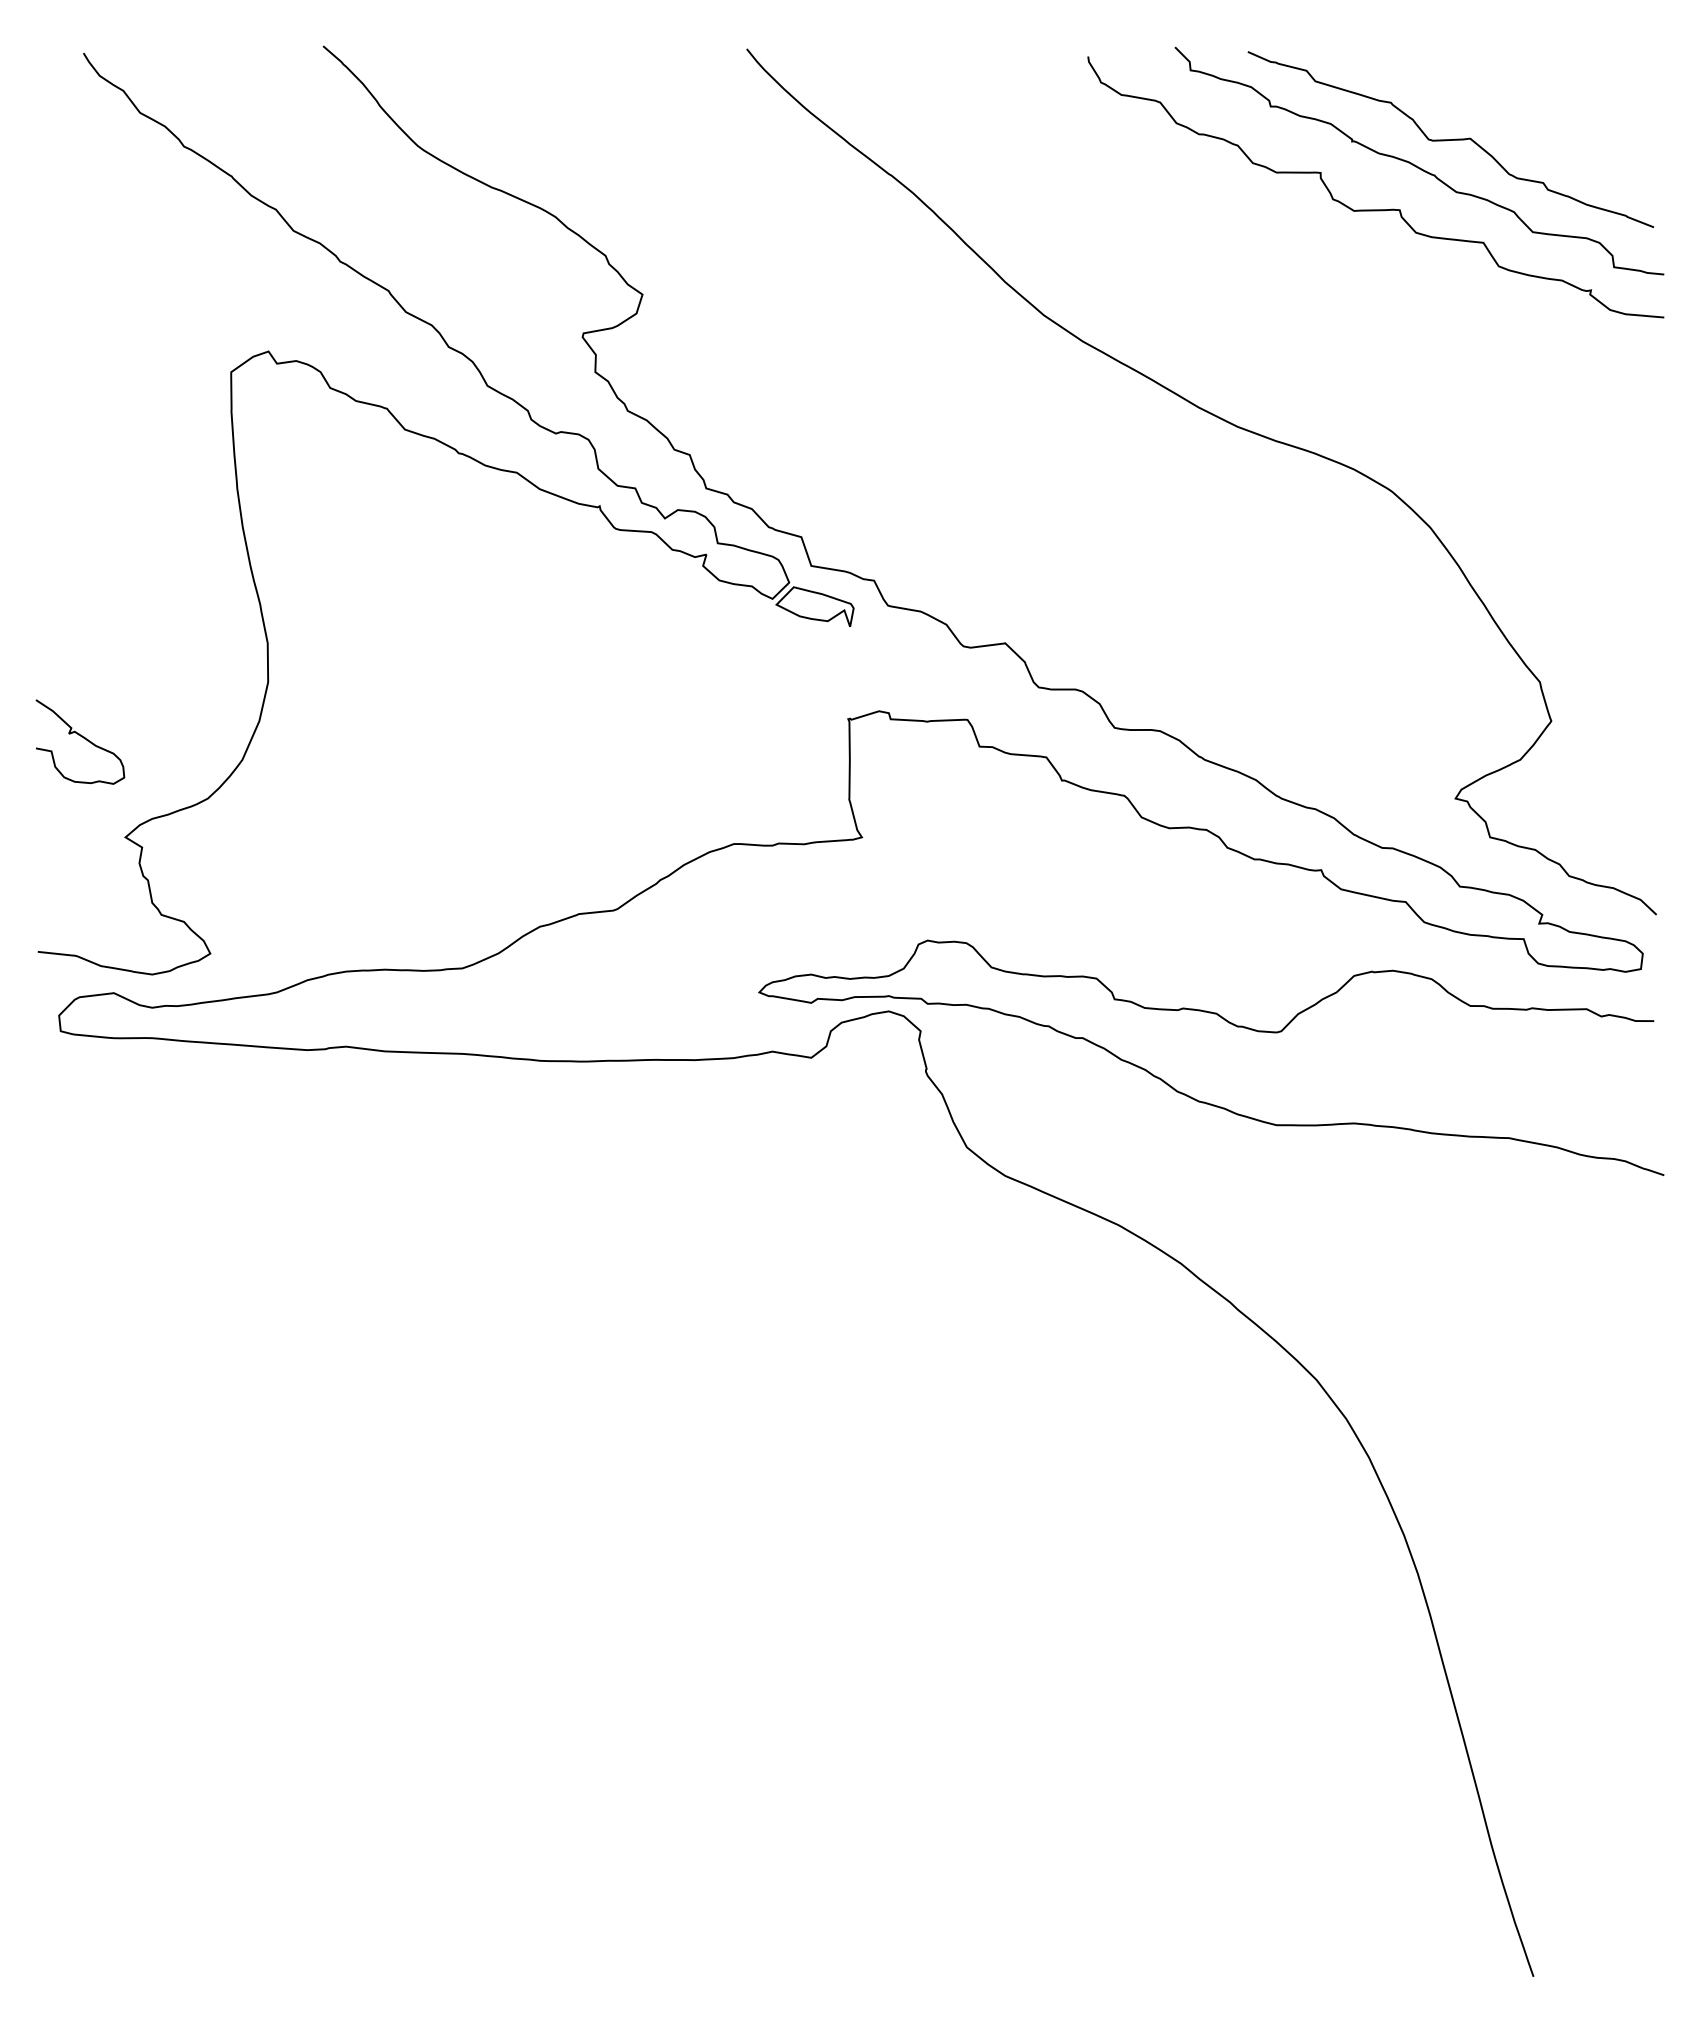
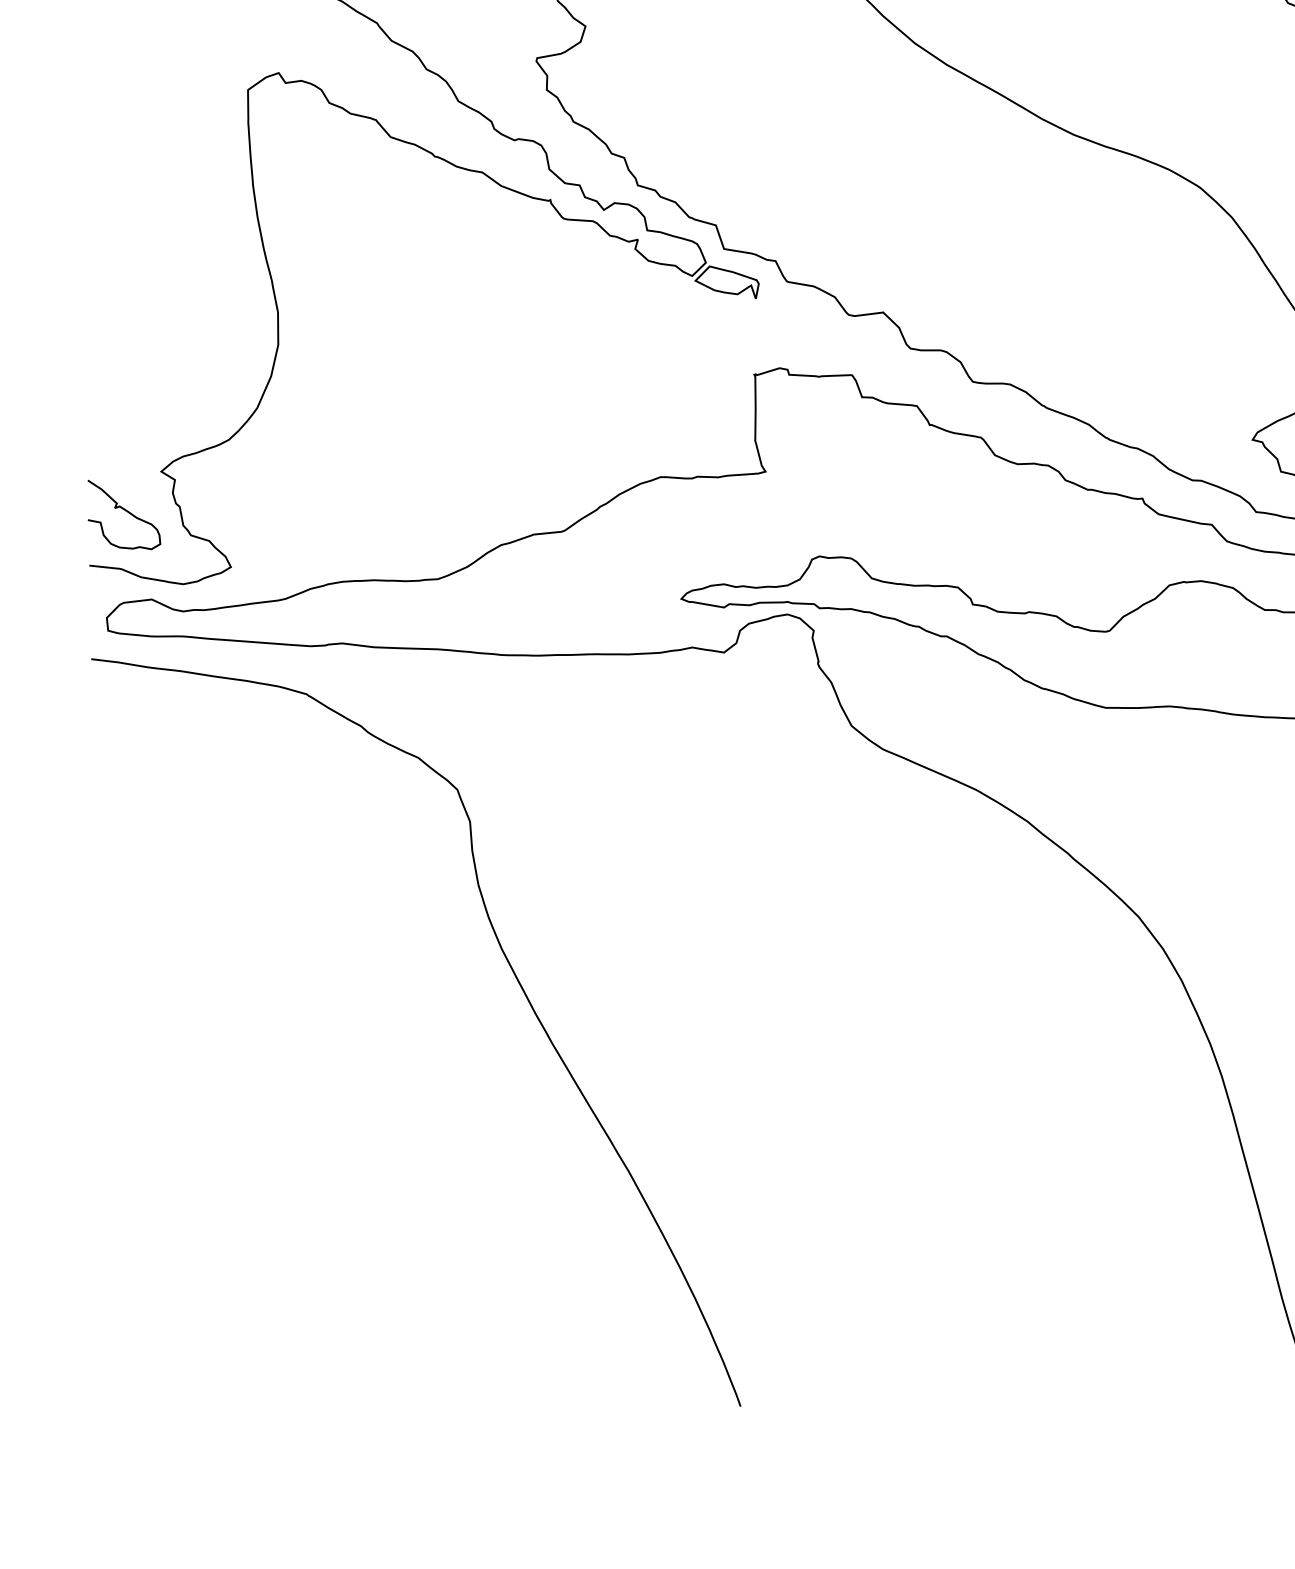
curve: (81, 737) -> (125, 511), moved
curve: (559, 1458) -> (517, 981), added

